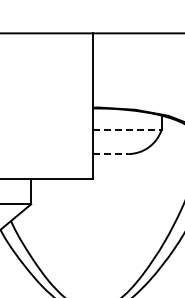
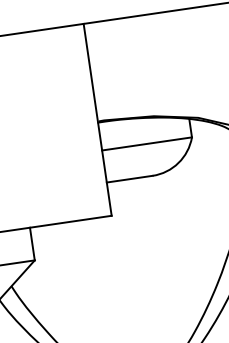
line: (127, 129) -> (147, 143), dashed -> solid
line: (111, 154) -> (130, 179), dashed -> solid

